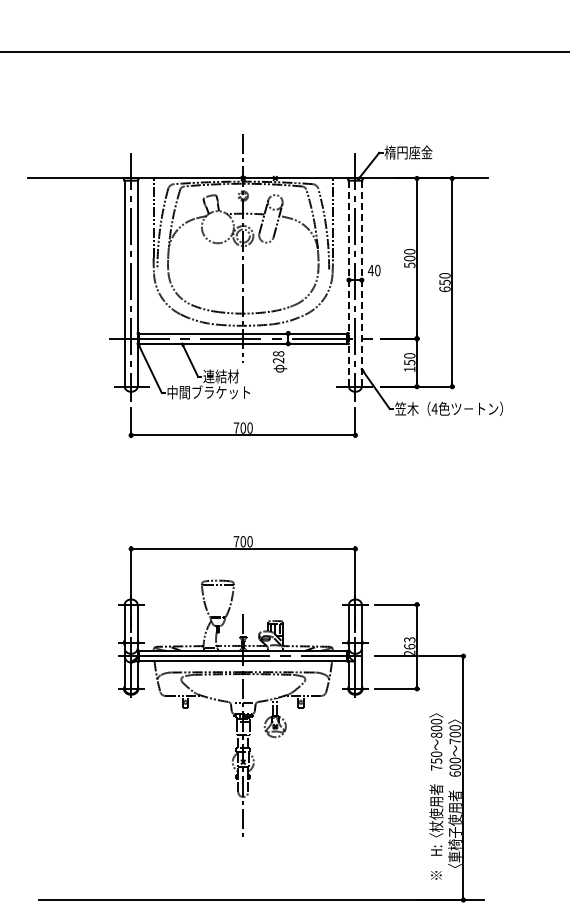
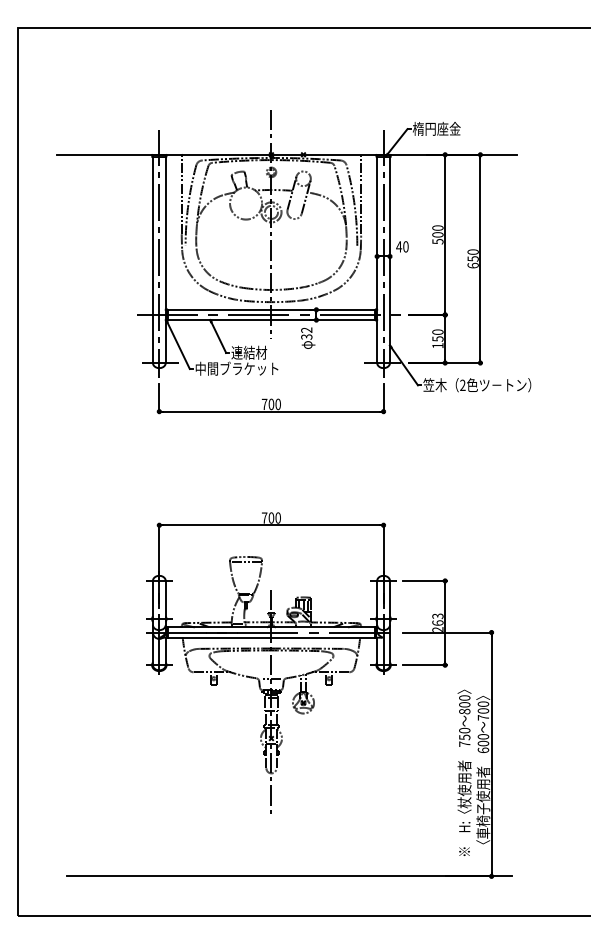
line: (349, 284) -> (377, 260), dashed -> solid
line: (361, 284) -> (389, 260), dashed -> solid
text: (278, 357) -> (306, 333), 28 -> 32
text: (434, 408) -> (462, 384), 4 -> 2

